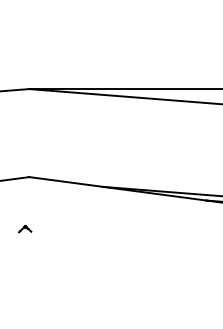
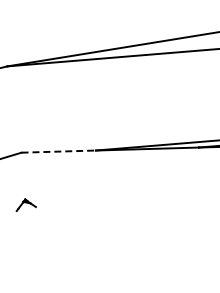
line: (66, 182) -> (58, 152), solid -> dashed
part: (25, 228) -> (26, 203), size x1.6

